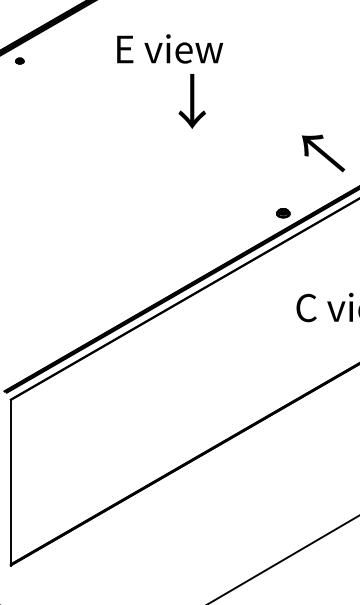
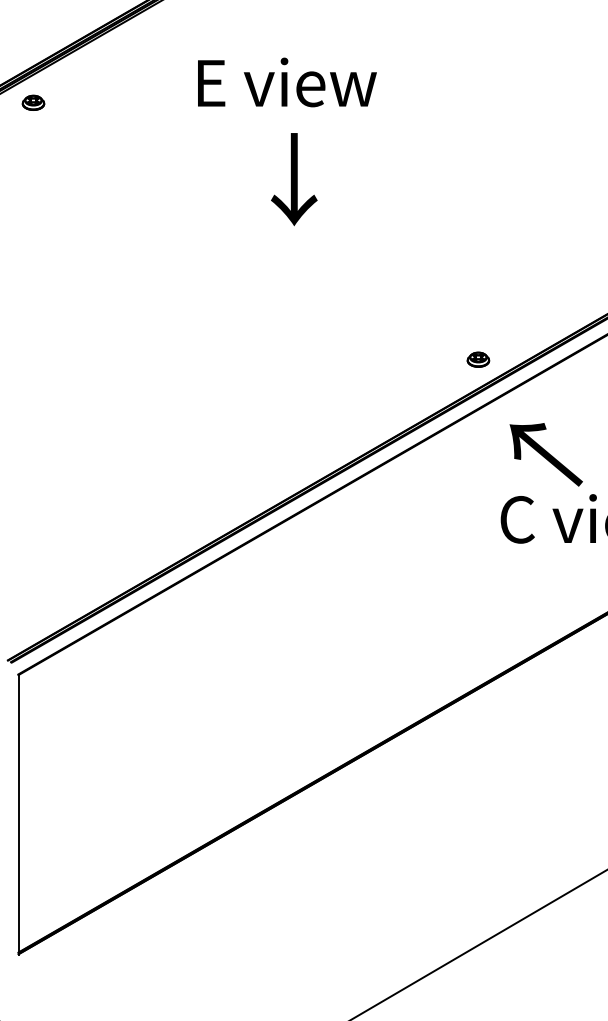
part: (19, 60) -> (33, 101), size x1.67
text: (191, 101) -> (293, 179), moved
text: (323, 153) -> (546, 454), moved

